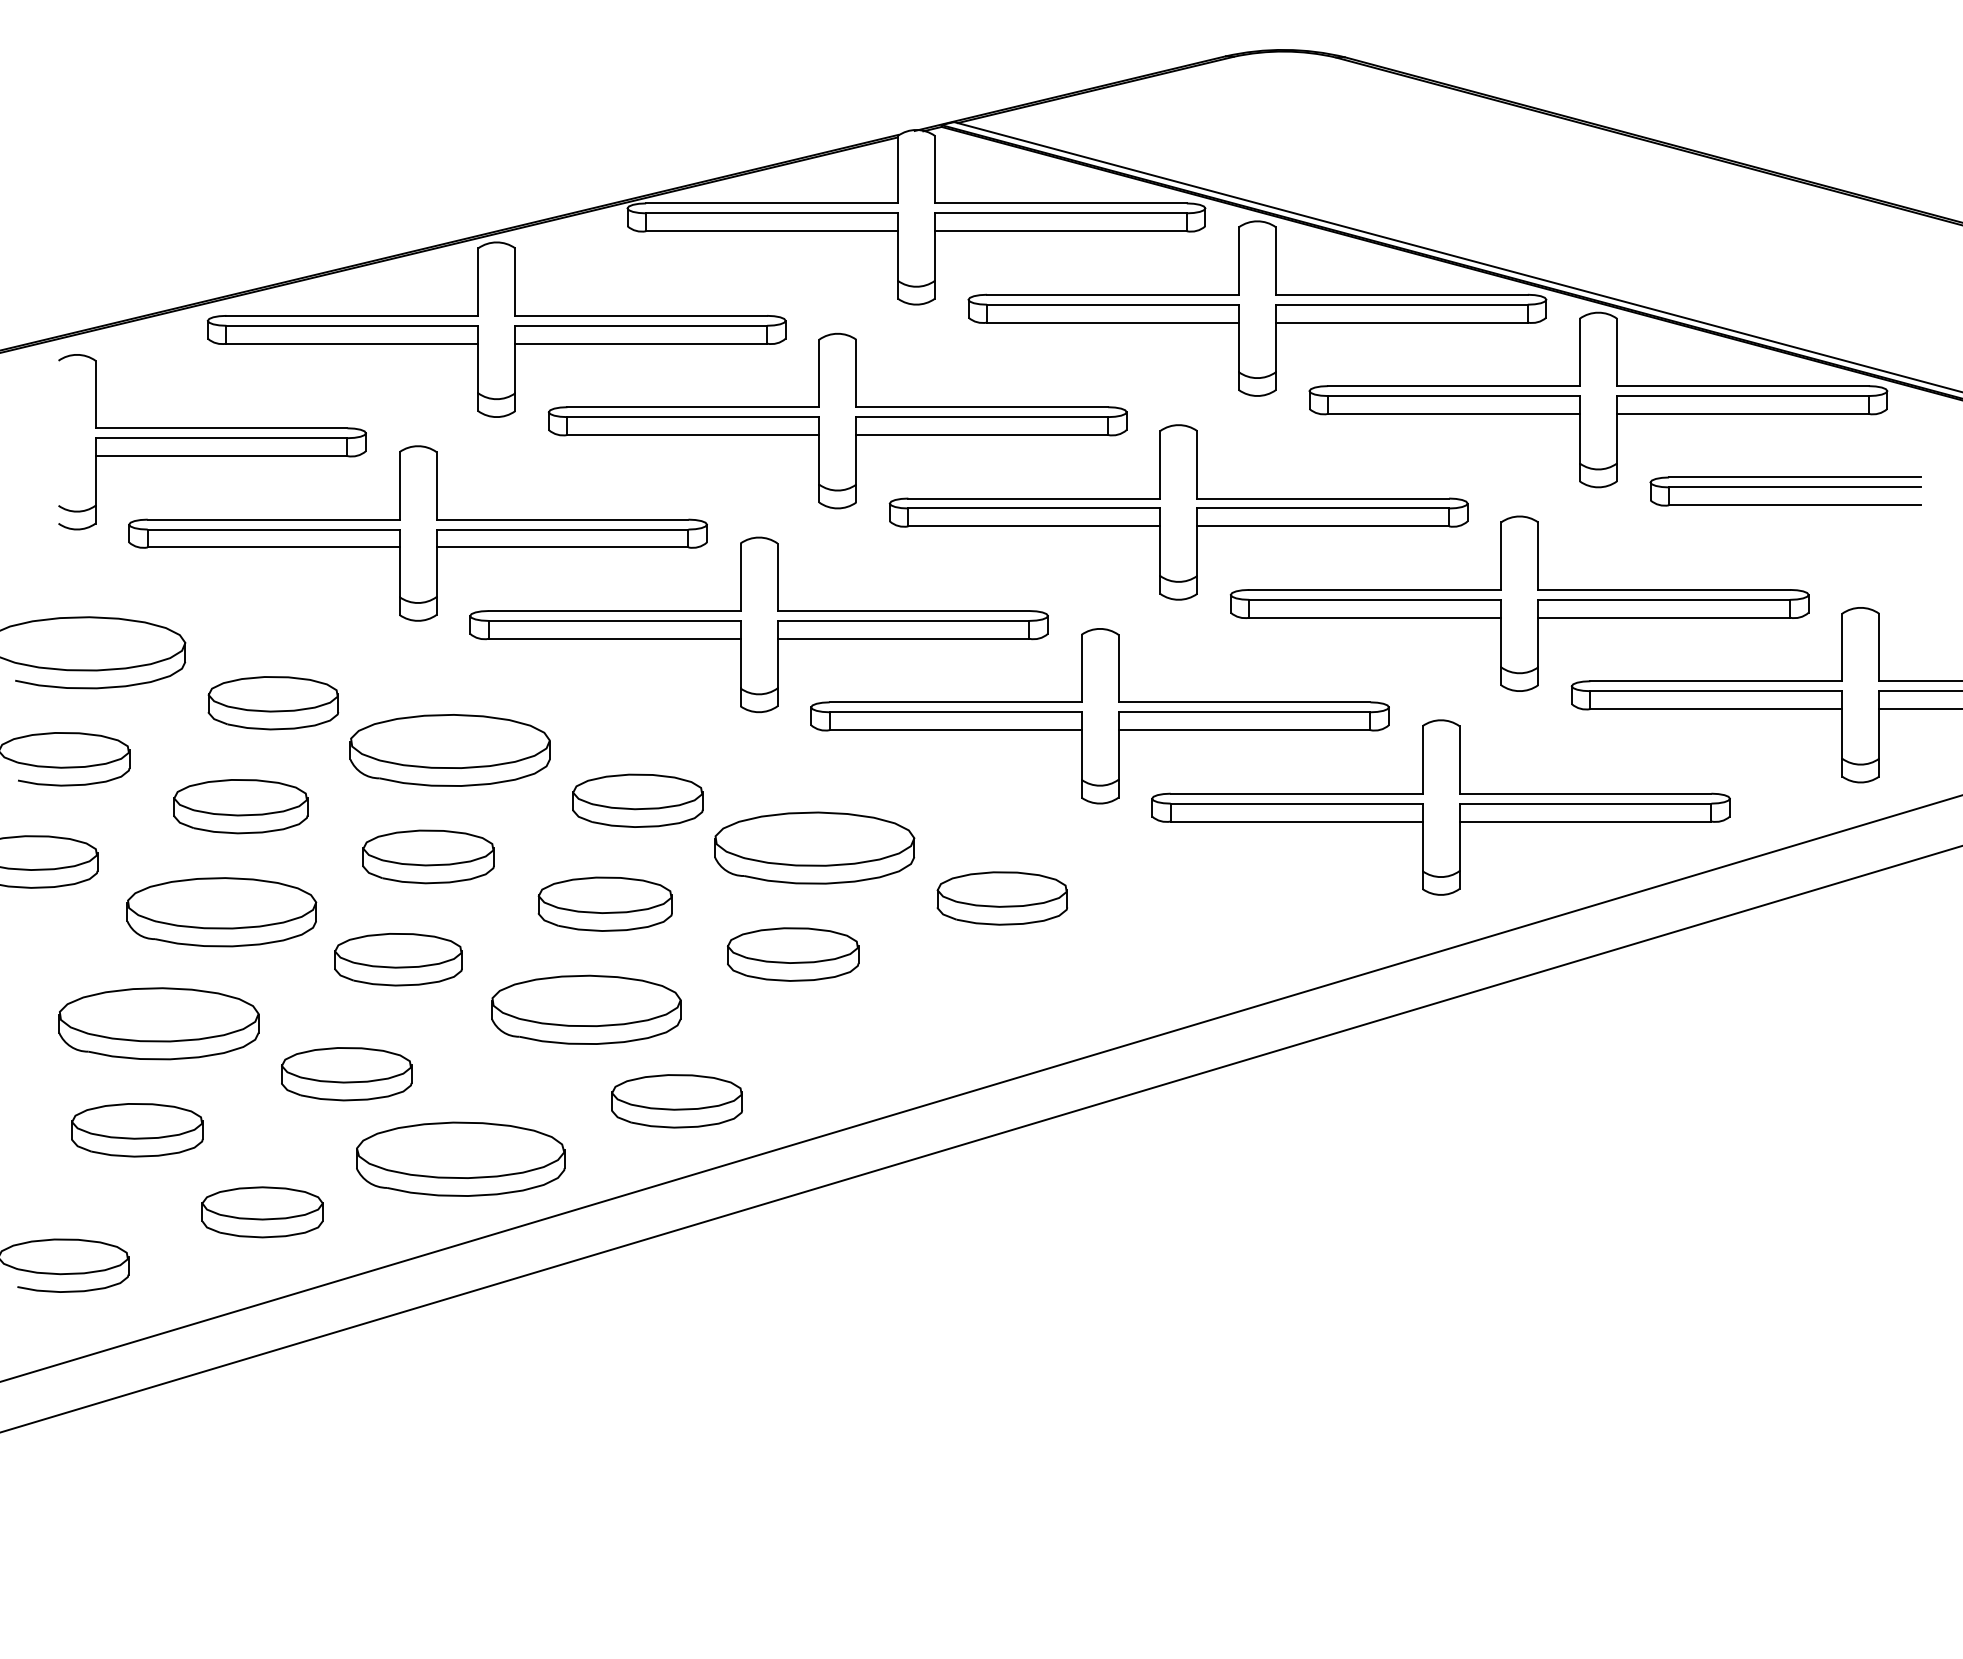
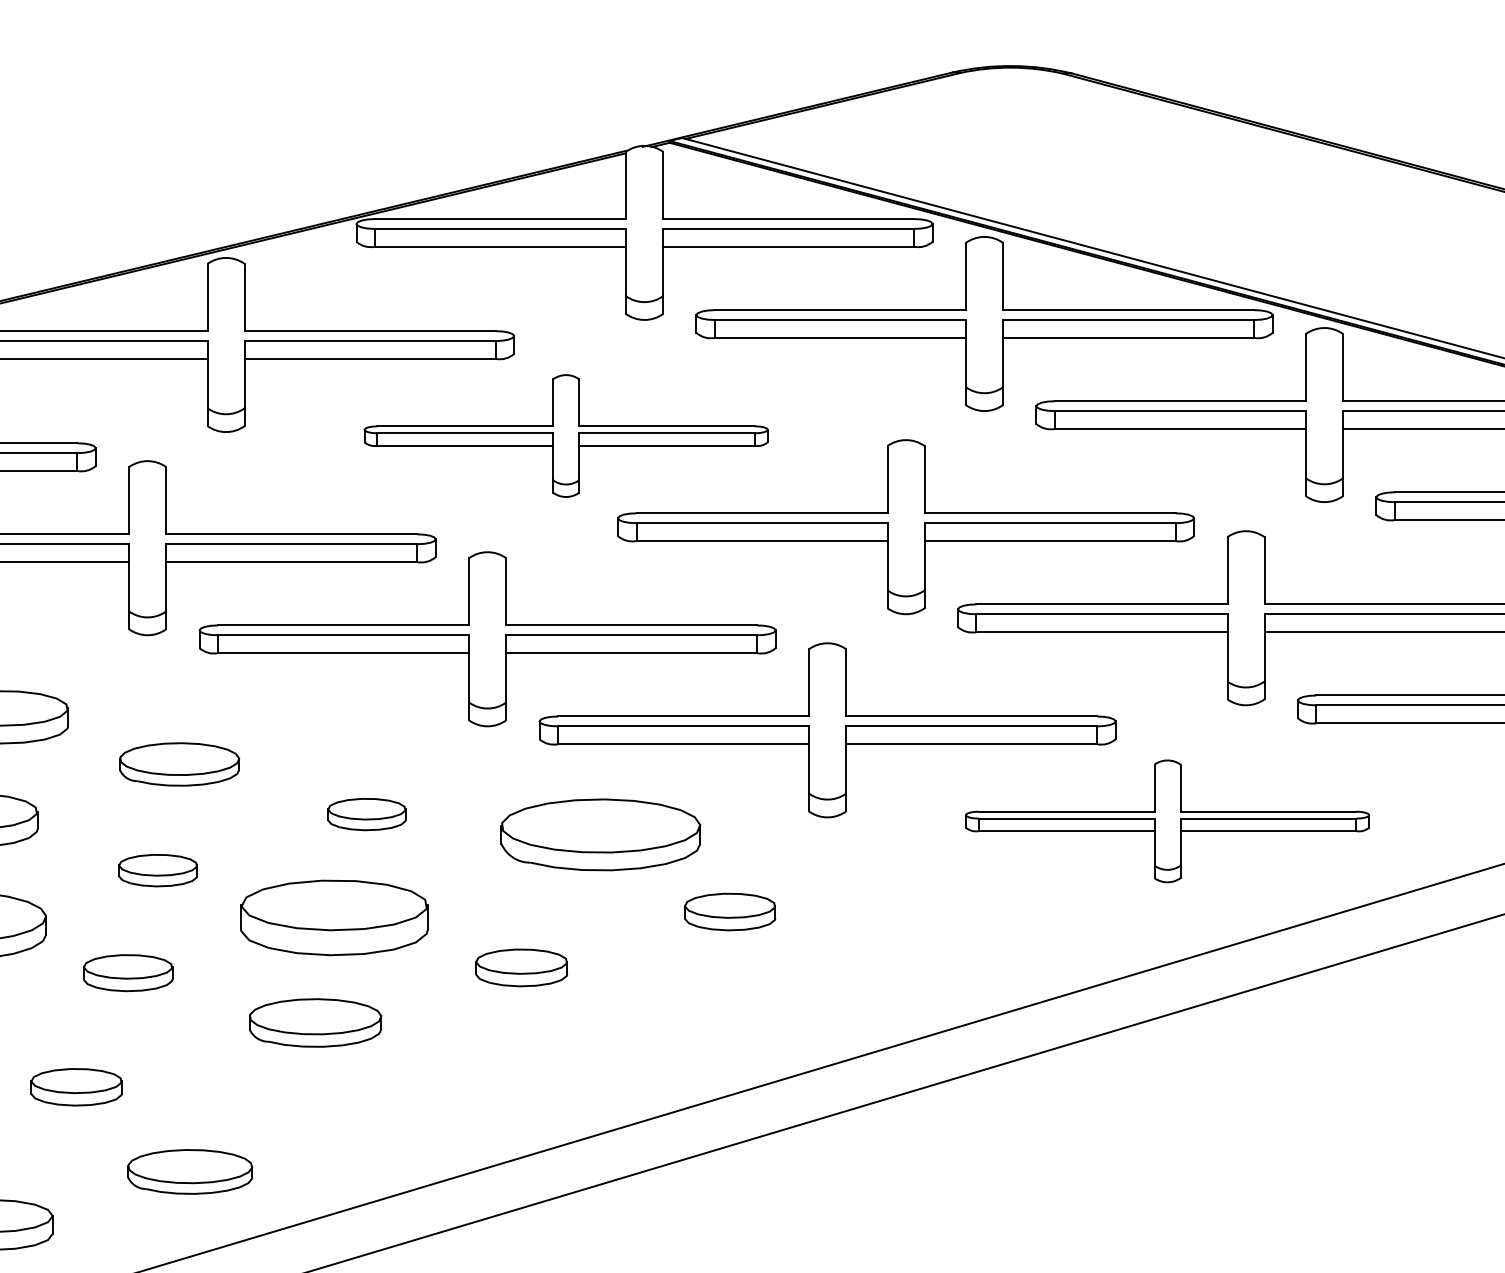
part: (837, 420) -> (565, 435), size x0.7
part: (449, 750) -> (178, 764), size x0.6
part: (637, 800) -> (366, 814), size x0.6
part: (1440, 807) -> (1167, 821), size x0.7
part: (814, 847) -> (600, 834), moved
part: (428, 856) -> (158, 870), size x0.6
part: (1001, 898) -> (729, 912), size x0.7
part: (604, 903) -> (333, 917), size x1.4
part: (793, 954) -> (521, 967), size x0.7
part: (398, 959) -> (128, 972), size x0.7
part: (586, 1009) -> (315, 1022), size x0.7
part: (346, 1074) -> (76, 1087), size x0.7
part: (676, 1101) -> (405, 1114), removed
part: (460, 1158) -> (189, 1171), size x0.6

